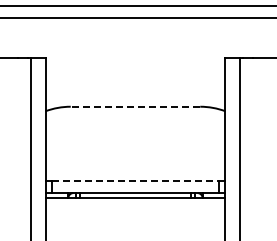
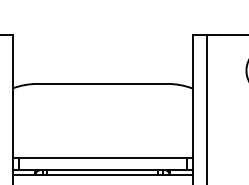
line: (135, 106) -> (102, 83), dashed -> solid
line: (135, 181) -> (102, 158), dashed -> solid

